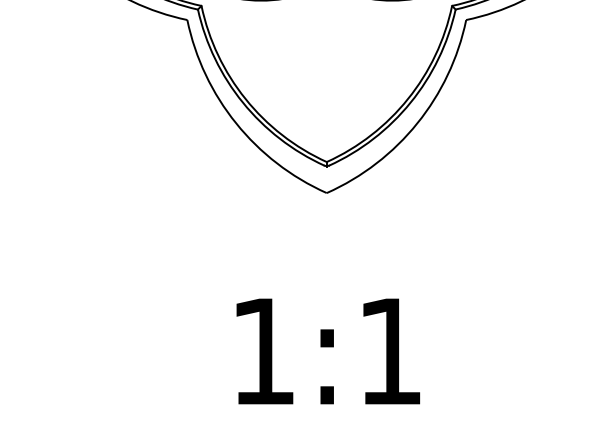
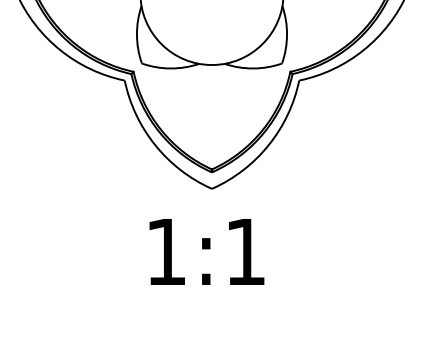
text: (327, 350) -> (206, 251), moved

